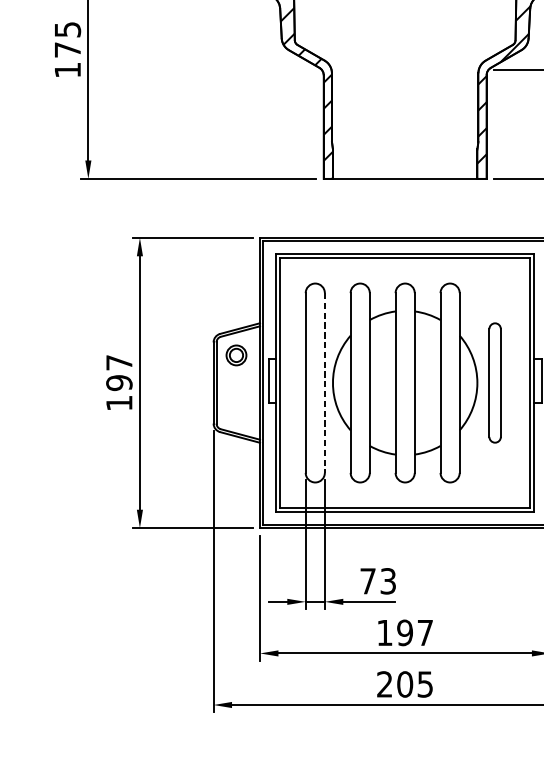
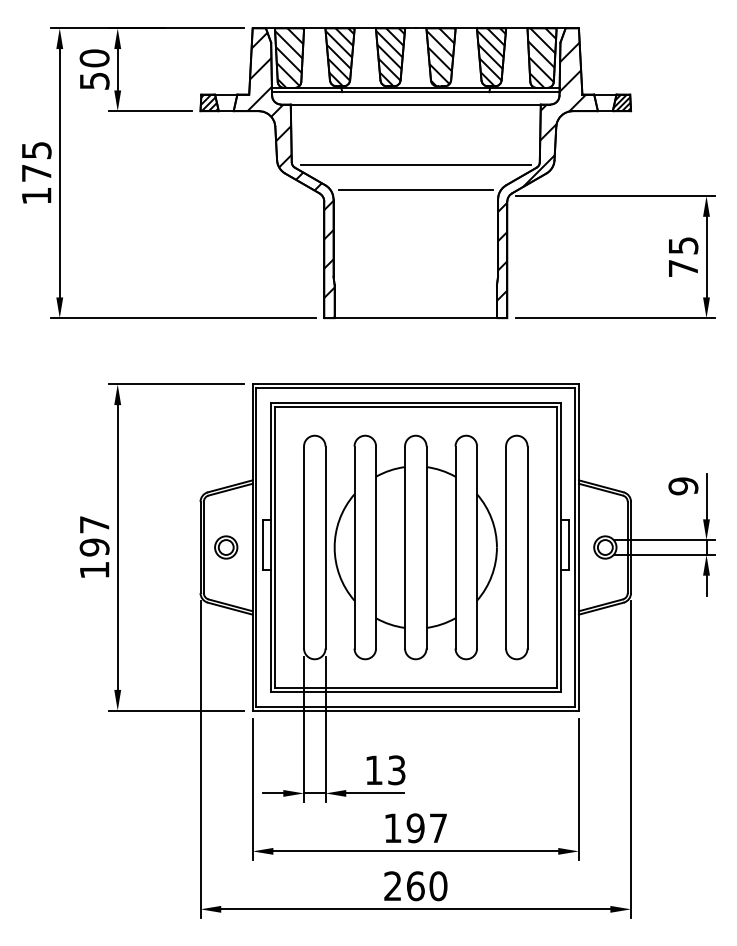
line: (404, 43) -> (415, 165), added
line: (404, 64) -> (415, 189), added
part: (236, 355) -> (226, 547), moved
line: (324, 383) -> (325, 548), dashed -> solid
part: (494, 383) -> (516, 547), size x1.67
text: (367, 580) -> (373, 769), 73 -> 13
text: (414, 684) -> (426, 886), 205 -> 260

